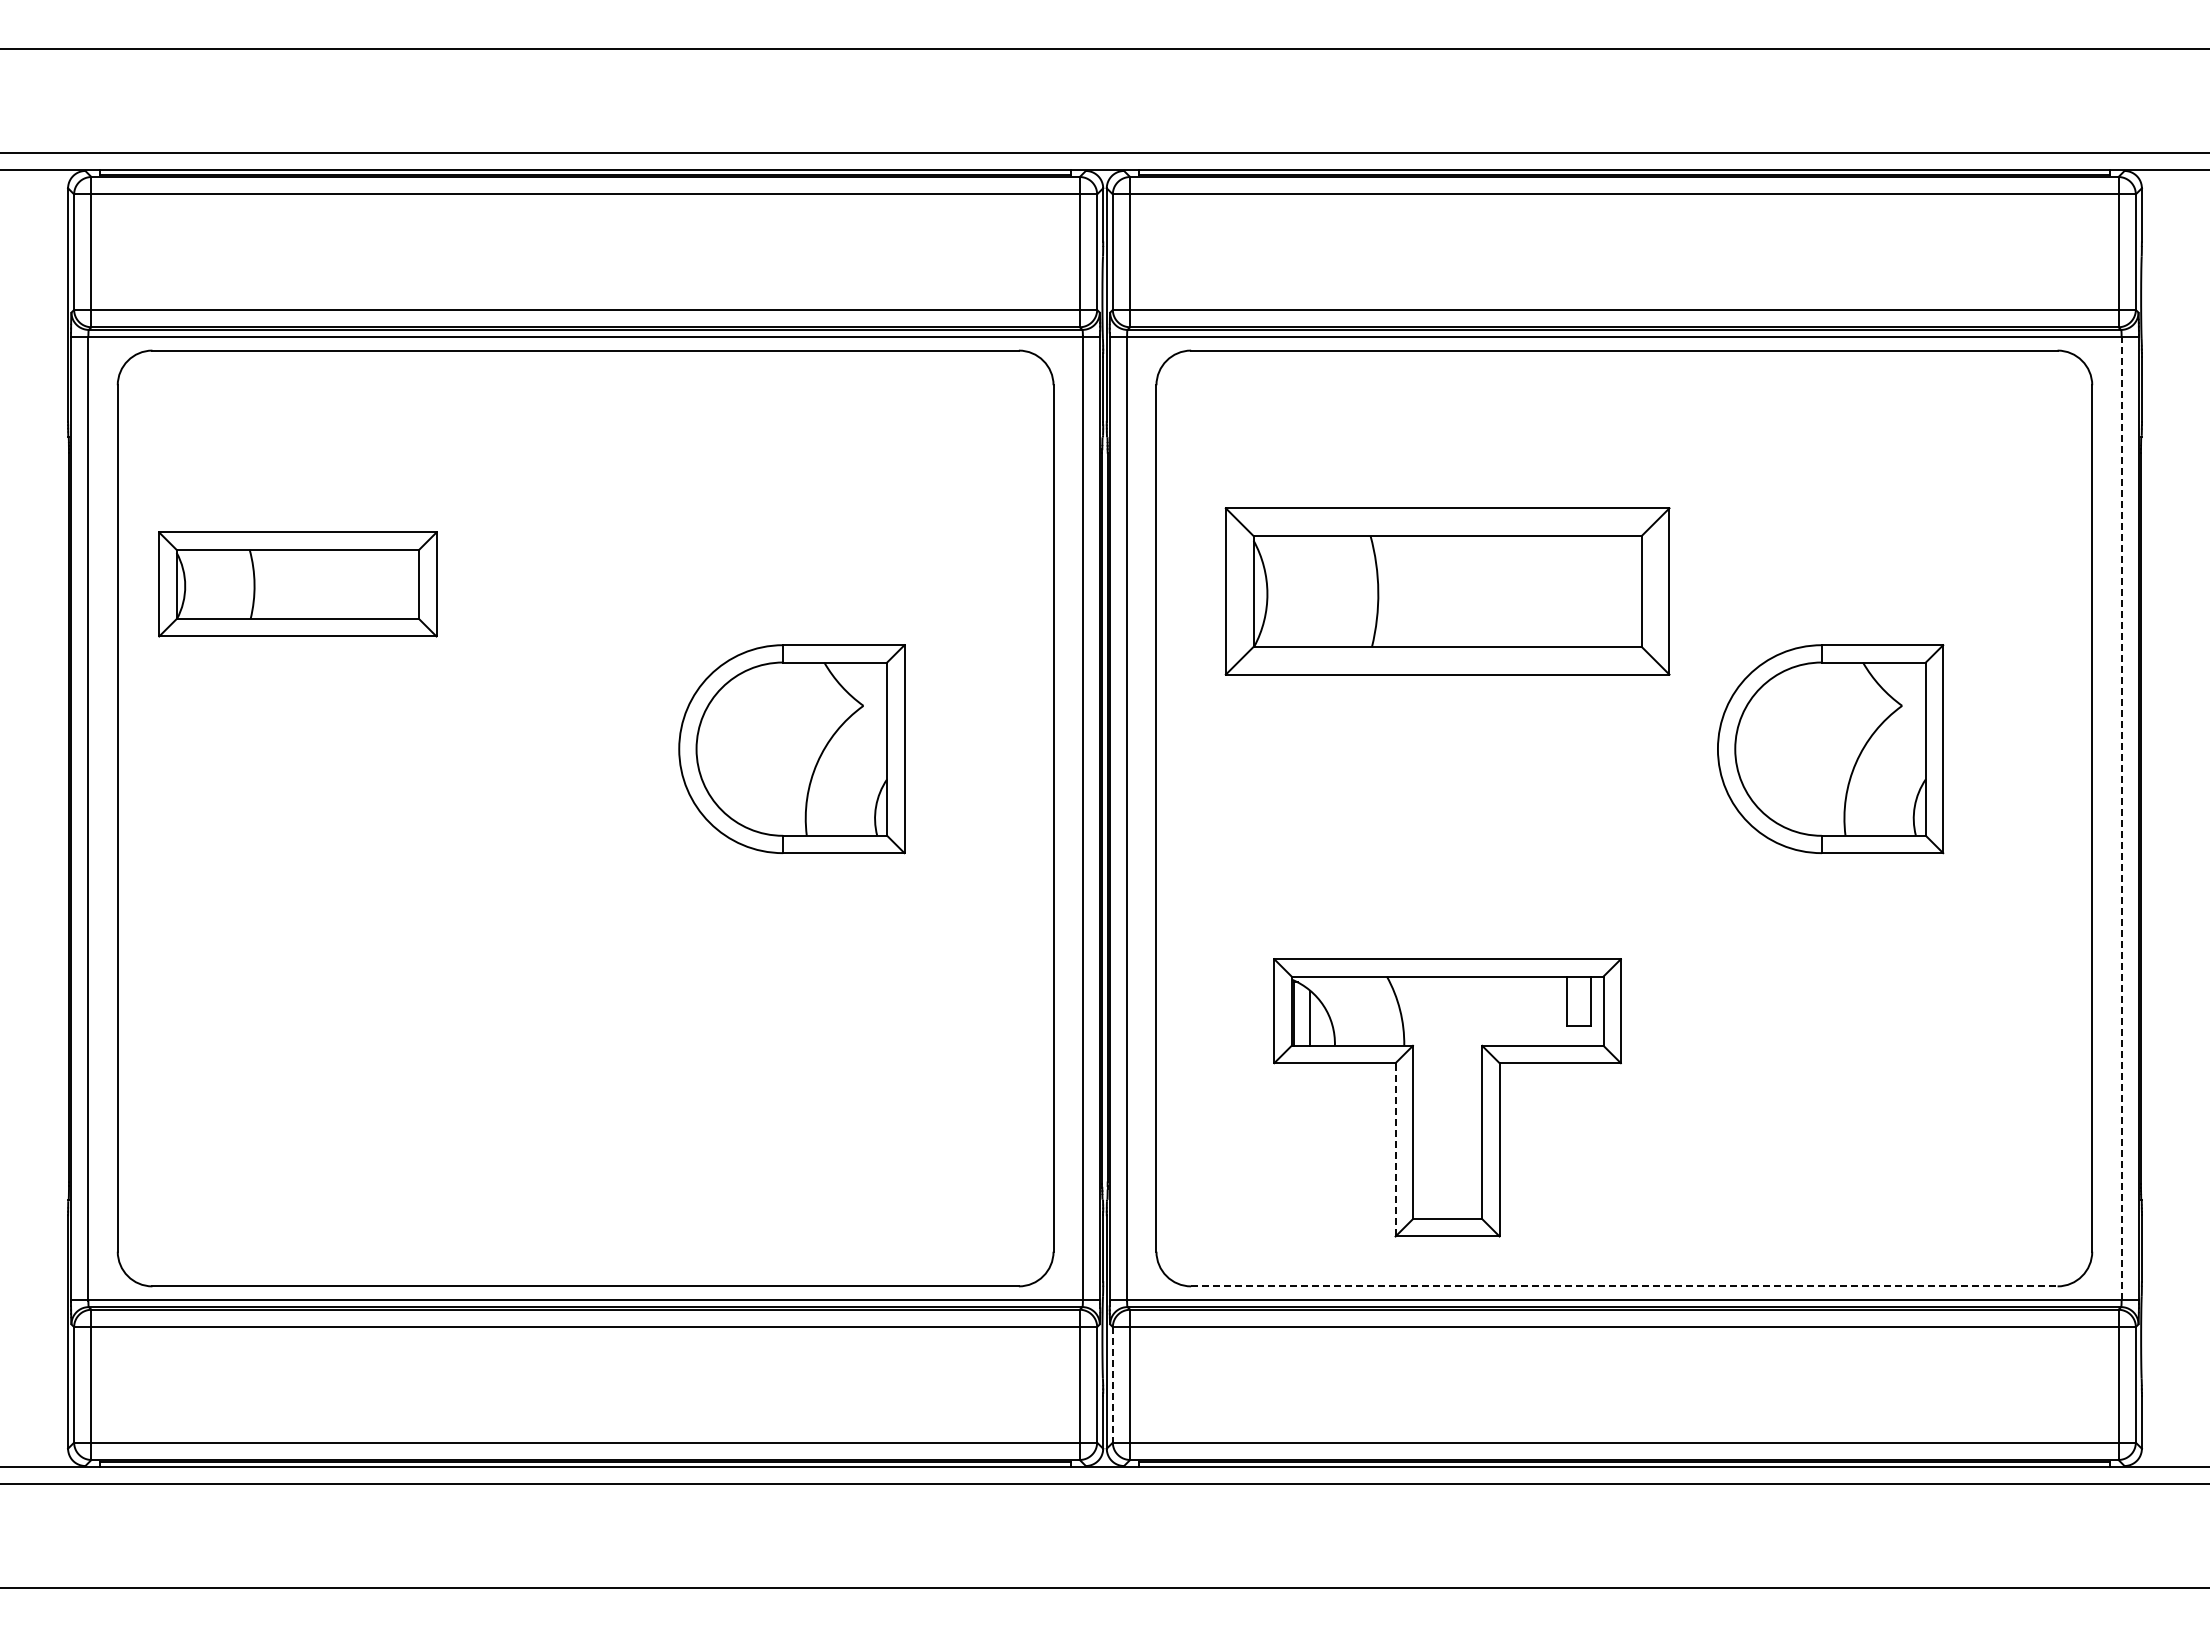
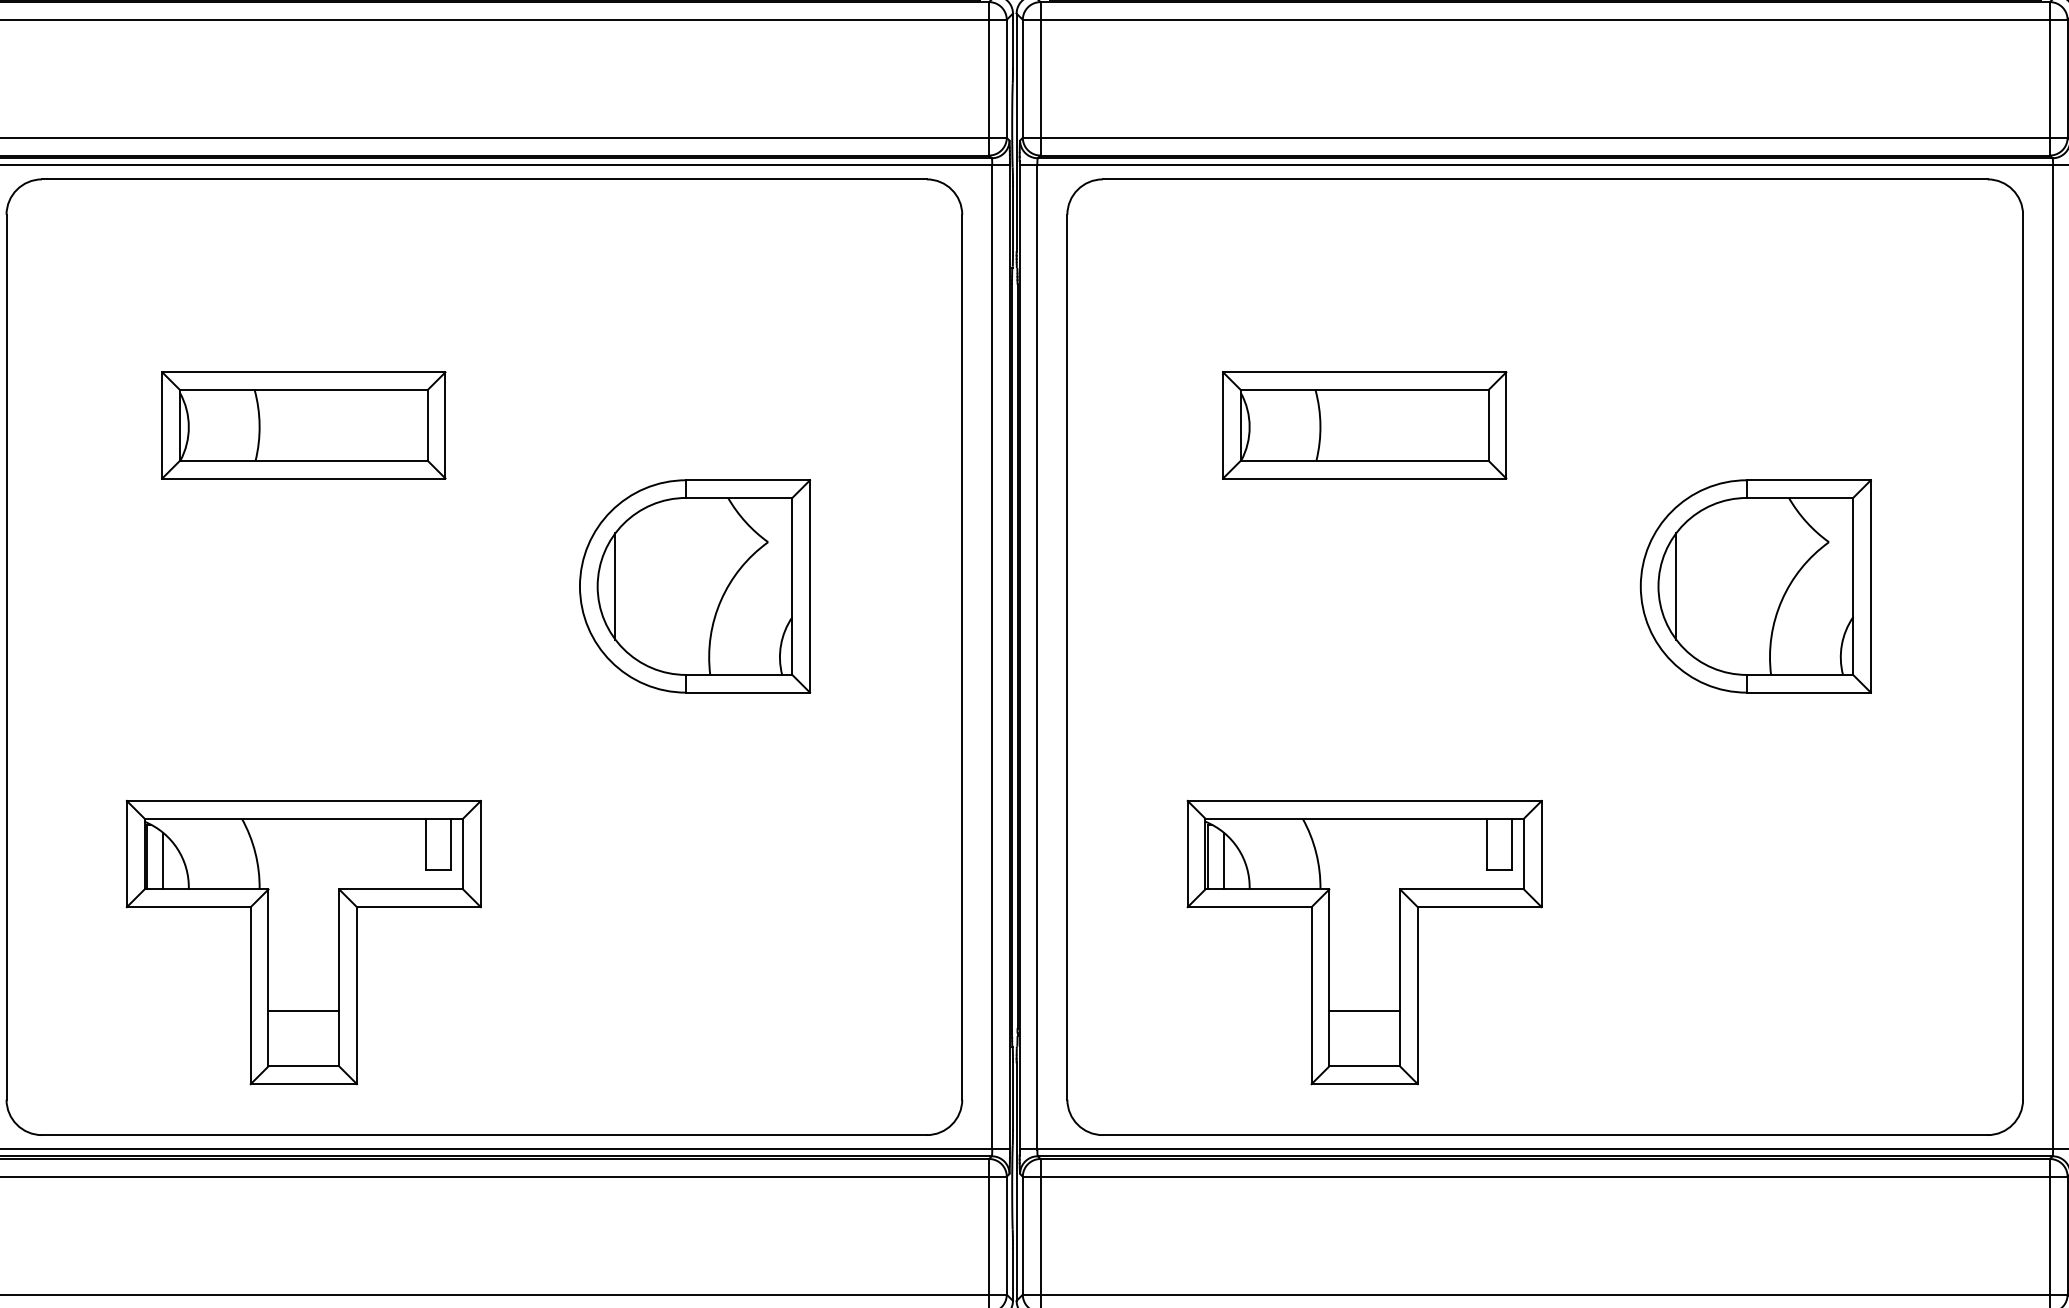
part: (297, 584) -> (303, 425), moved
part: (1447, 591) -> (1364, 425), size x0.62
line: (713, 749) -> (614, 586), added
line: (1752, 749) -> (1676, 586), added
line: (2121, 818) -> (2052, 657), dashed -> solid
part: (408, 1097) -> (303, 942), added
line: (1395, 1149) -> (1311, 995), dashed -> solid
line: (1447, 1165) -> (1364, 1011), added
line: (1624, 1286) -> (1545, 1135), dashed -> solid
line: (1112, 1384) -> (1022, 1235), dashed -> solid

